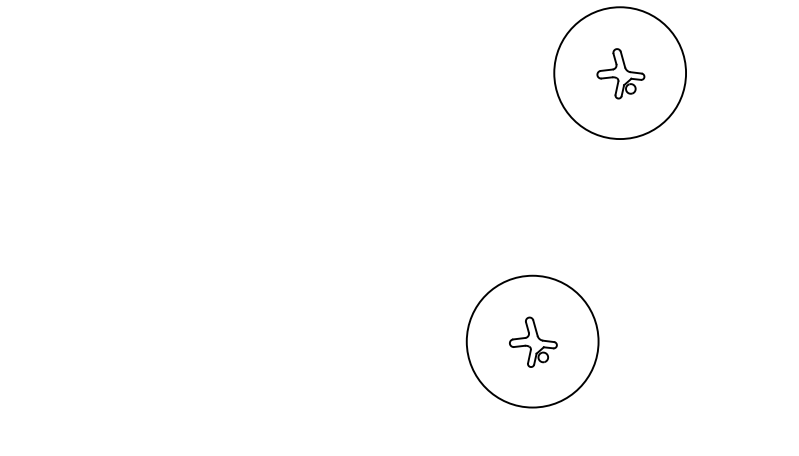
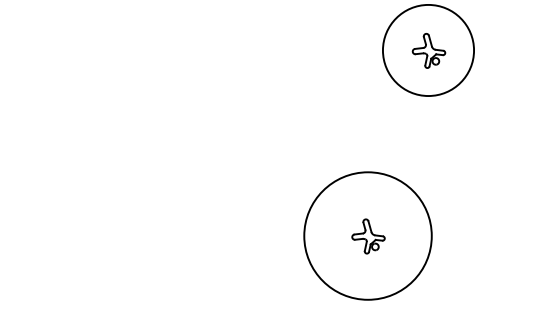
circle: (531, 340) -> (367, 235), size x1.4

